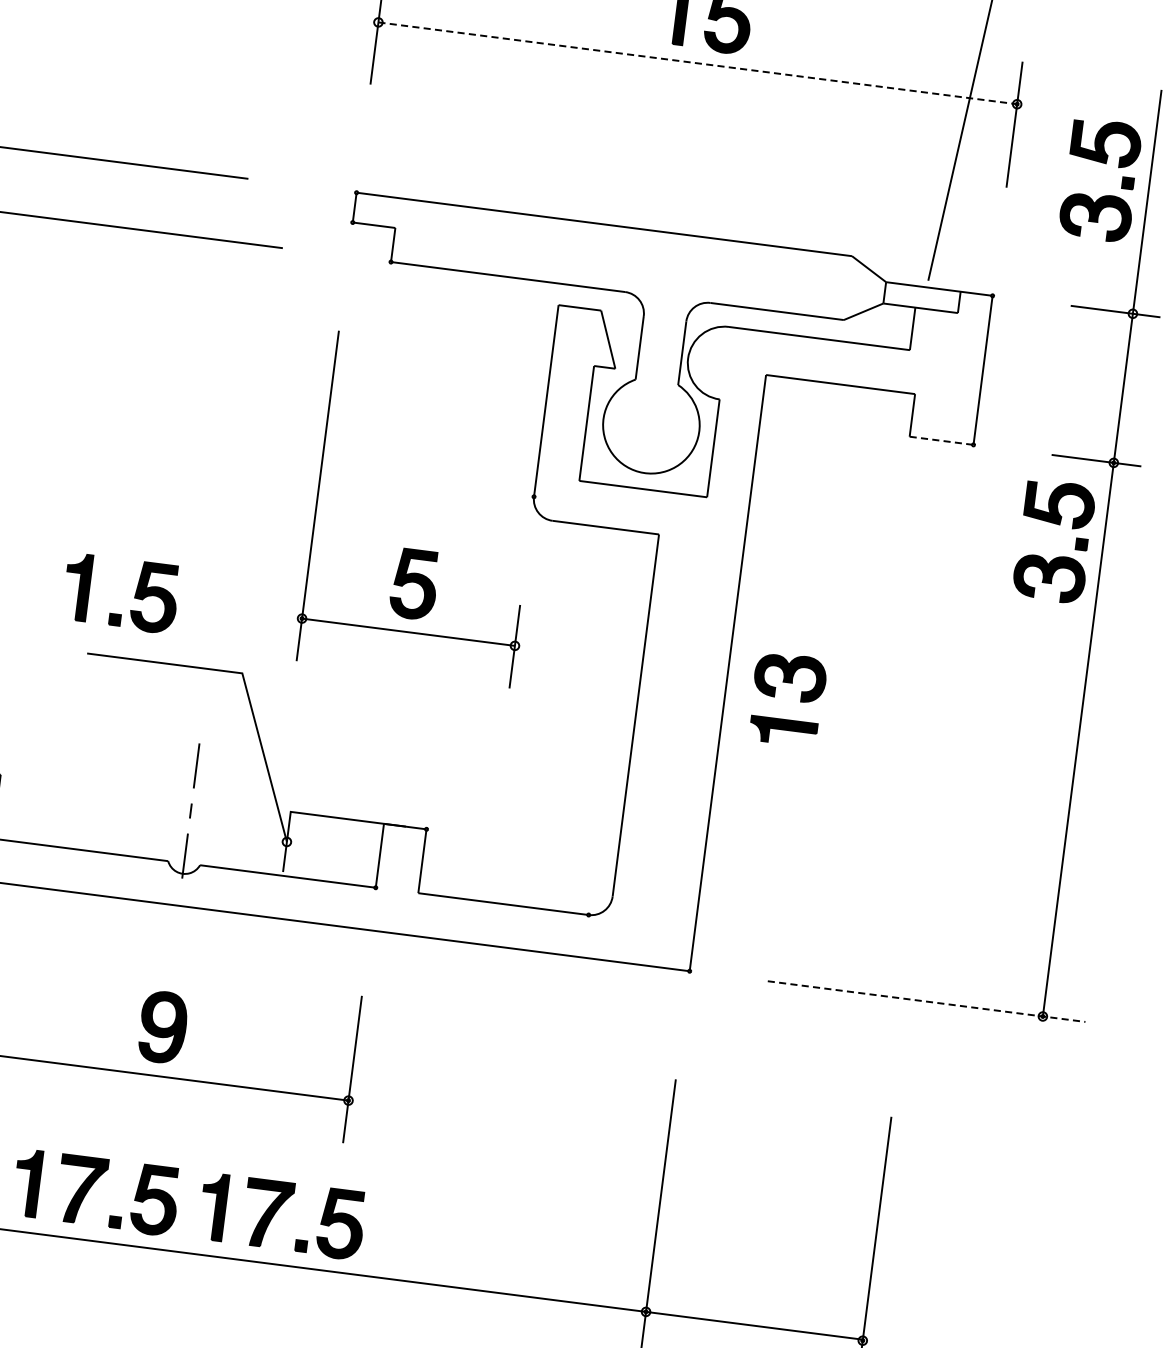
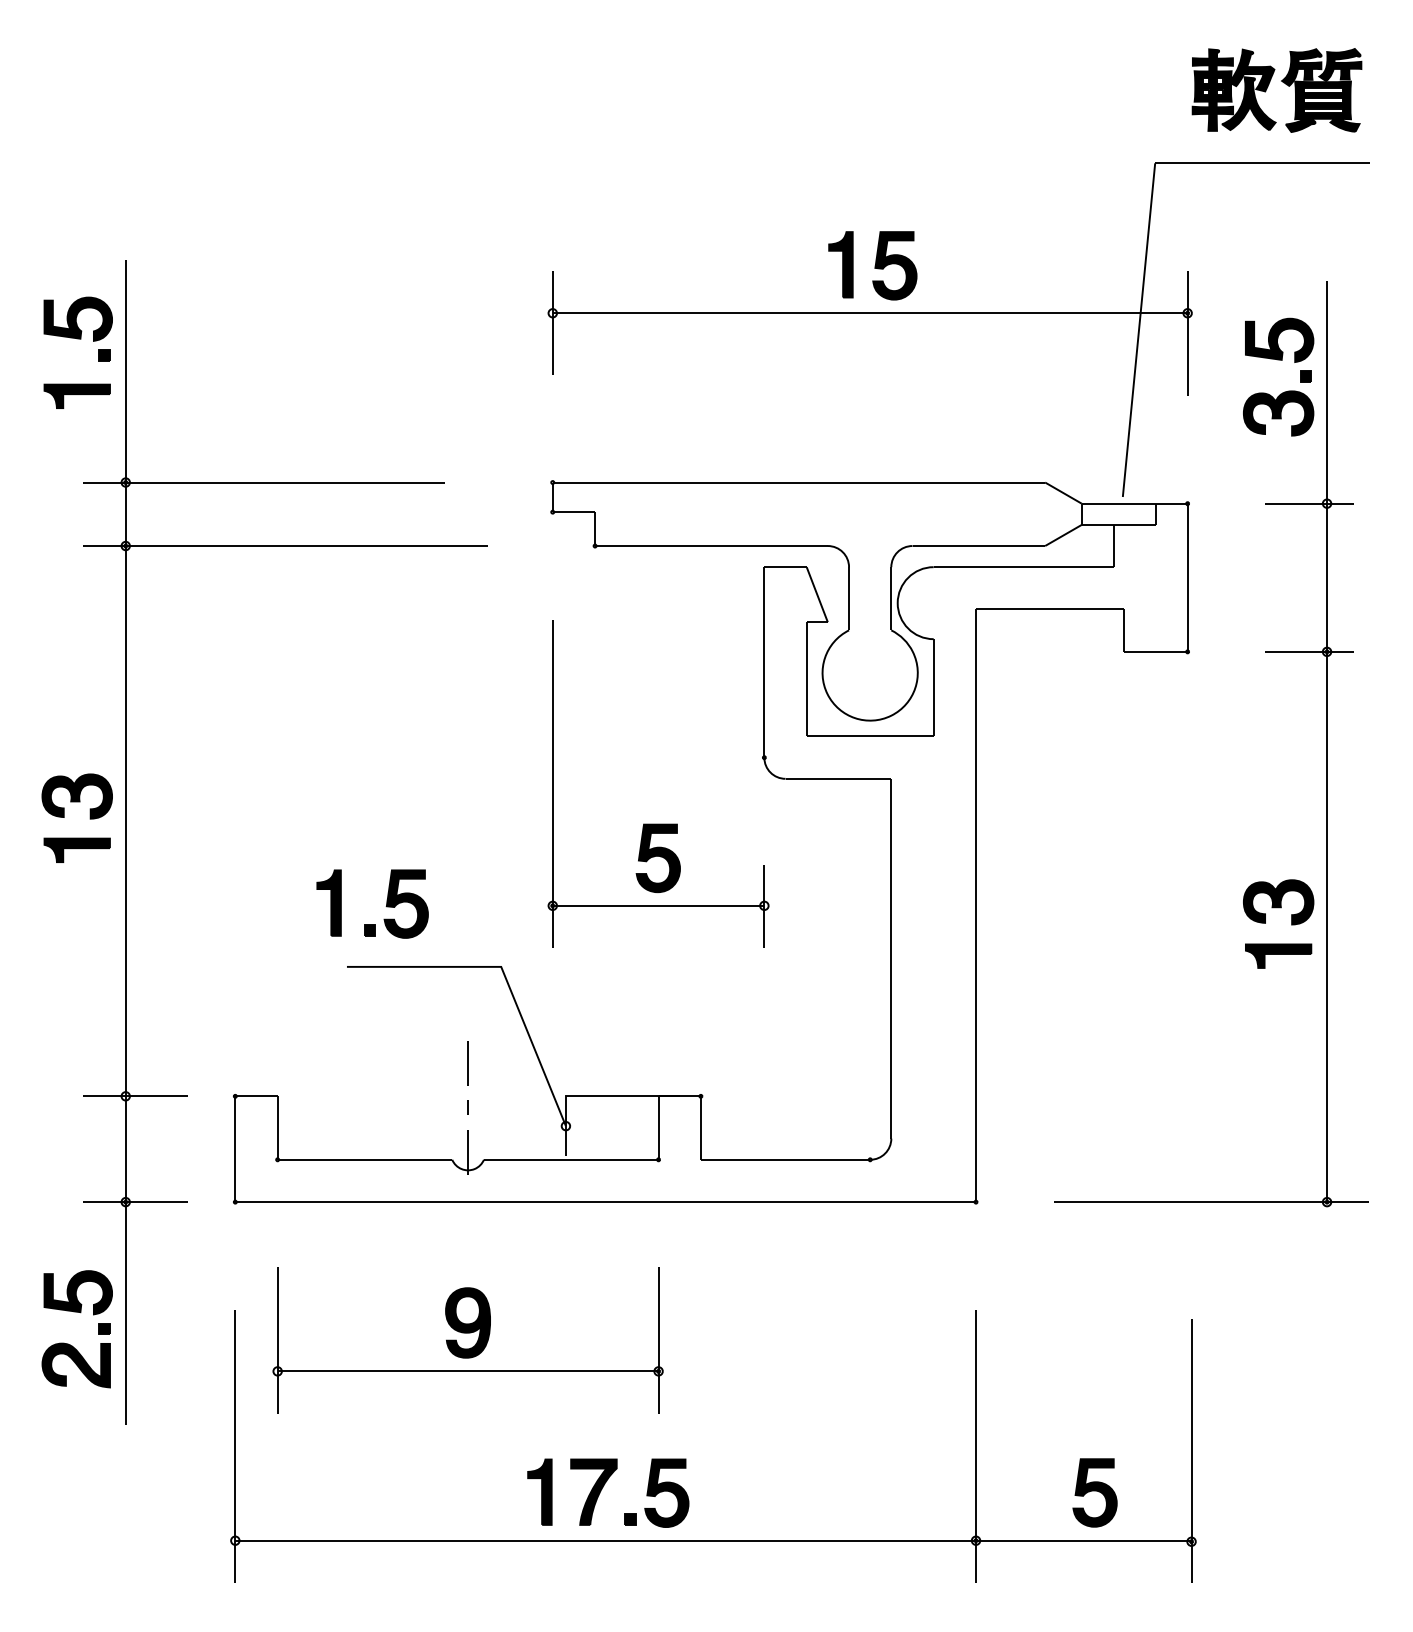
line: (698, 63) -> (870, 313), dashed -> solid
line: (941, 440) -> (1155, 651), dashed -> solid
part: (1056, 524) -> (1278, 719), removed
part: (774, 697) -> (1265, 923), moved
line: (926, 1001) -> (1211, 1202), dashed -> solid
part: (90, 1188) -> (417, 1489), removed
part: (771, 1278) -> (1094, 1492), added

